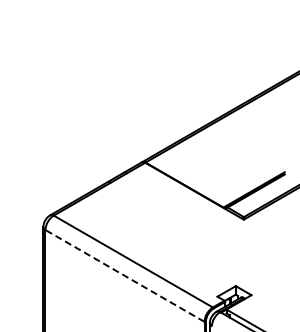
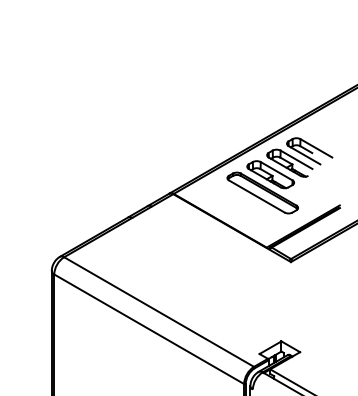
part: (234, 147) -> (279, 175), added
line: (125, 275) -> (149, 328), dashed -> solid

